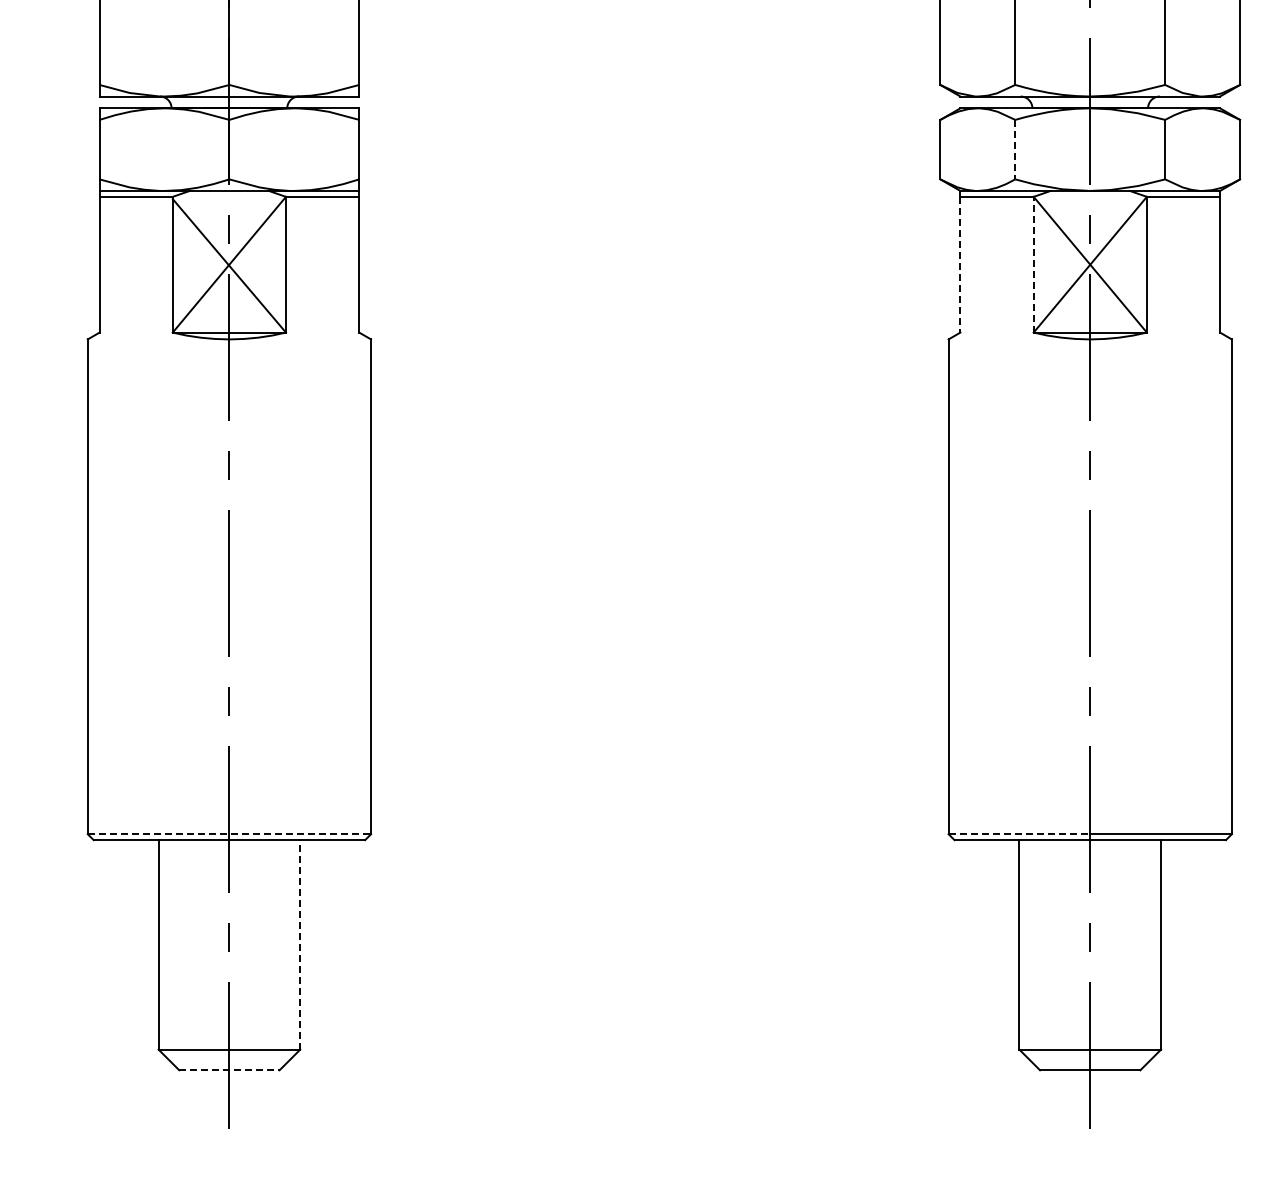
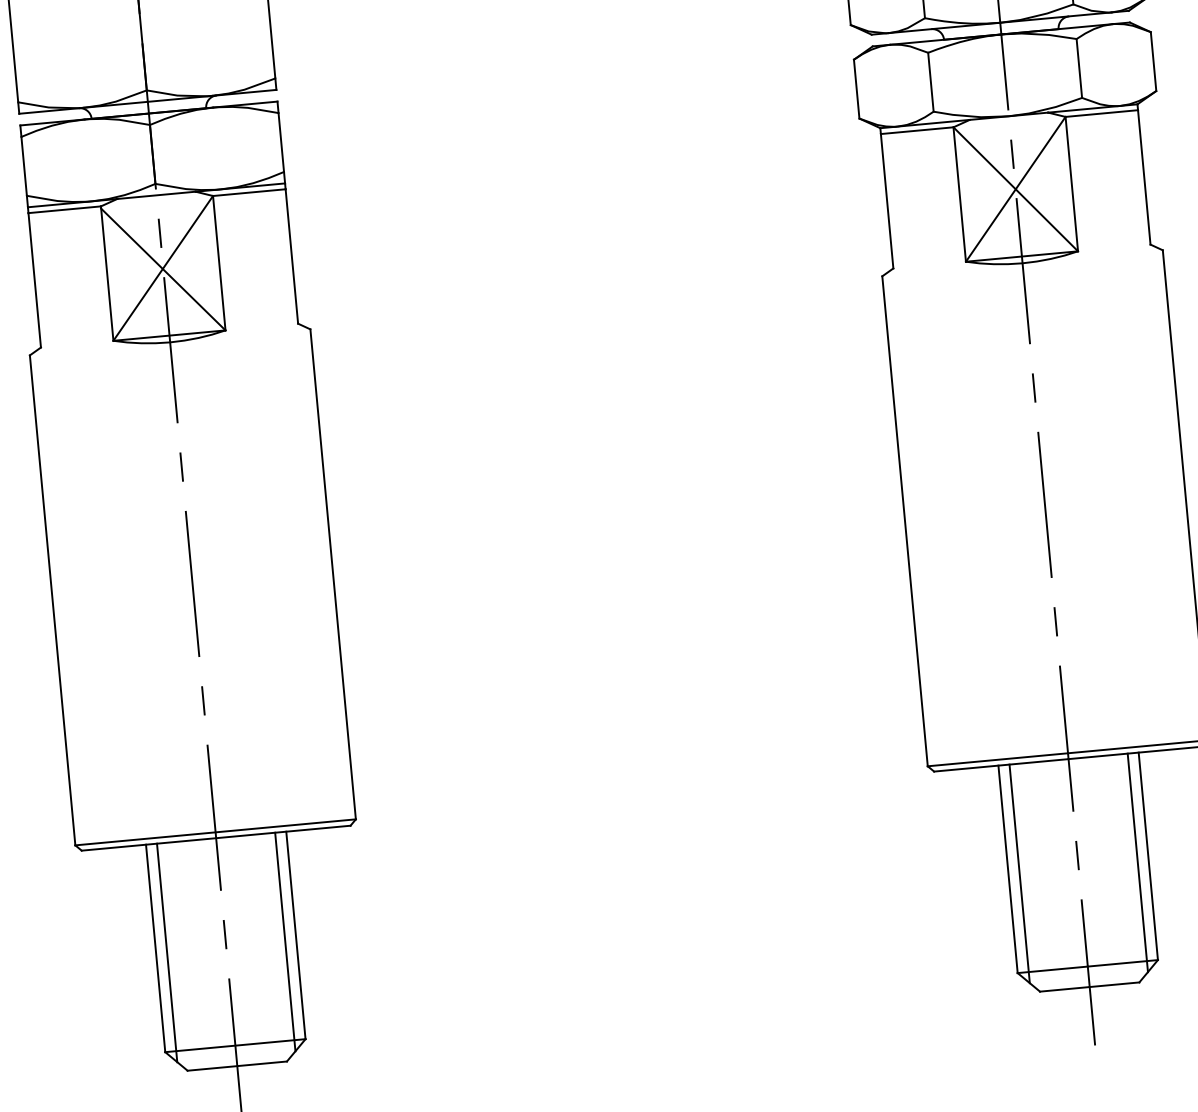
line: (1015, 149) -> (931, 82), dashed -> solid
line: (960, 264) -> (887, 201), dashed -> solid
line: (1033, 264) -> (959, 194), dashed -> solid
line: (229, 834) -> (215, 832), dashed -> solid
line: (1019, 834) -> (998, 760), dashed -> solid
line: (300, 944) -> (296, 935), dashed -> solid
line: (169, 950) -> (166, 953), added
line: (289, 950) -> (285, 941), added
line: (1030, 950) -> (1019, 873), added
line: (1149, 950) -> (1137, 862), added
line: (229, 1070) -> (237, 1066), dashed -> solid

